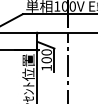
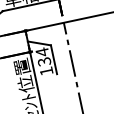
text: (46, 56) -> (43, 57), 100 -> 134

